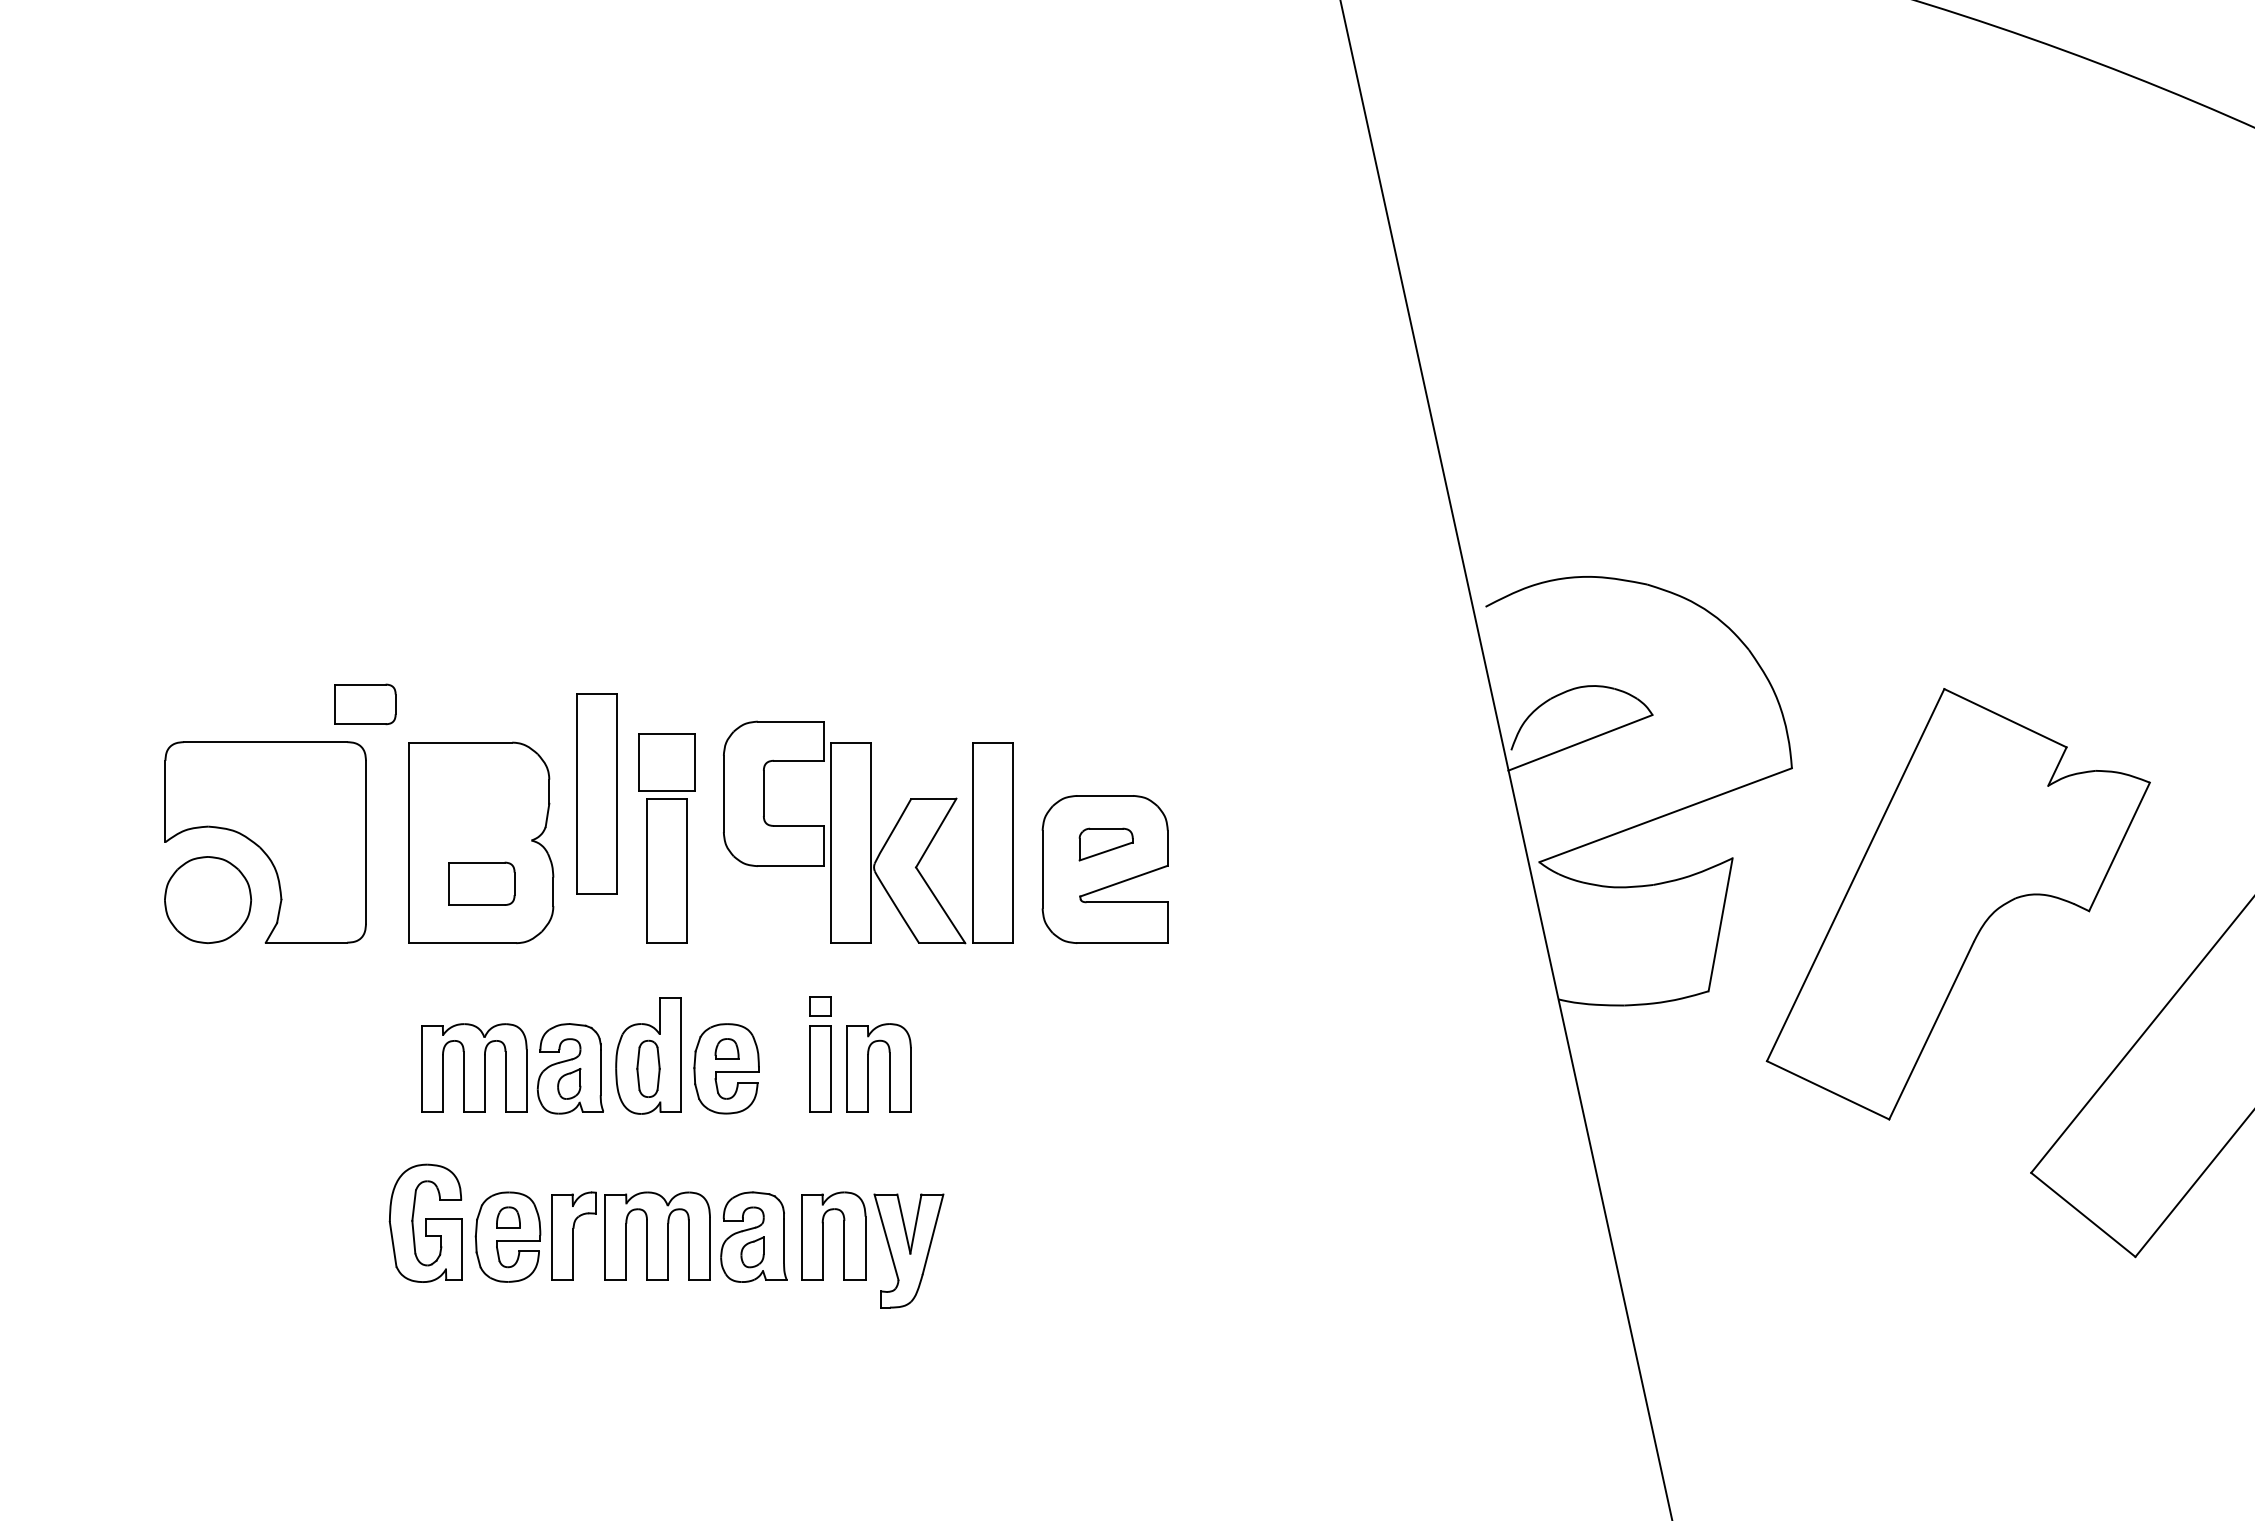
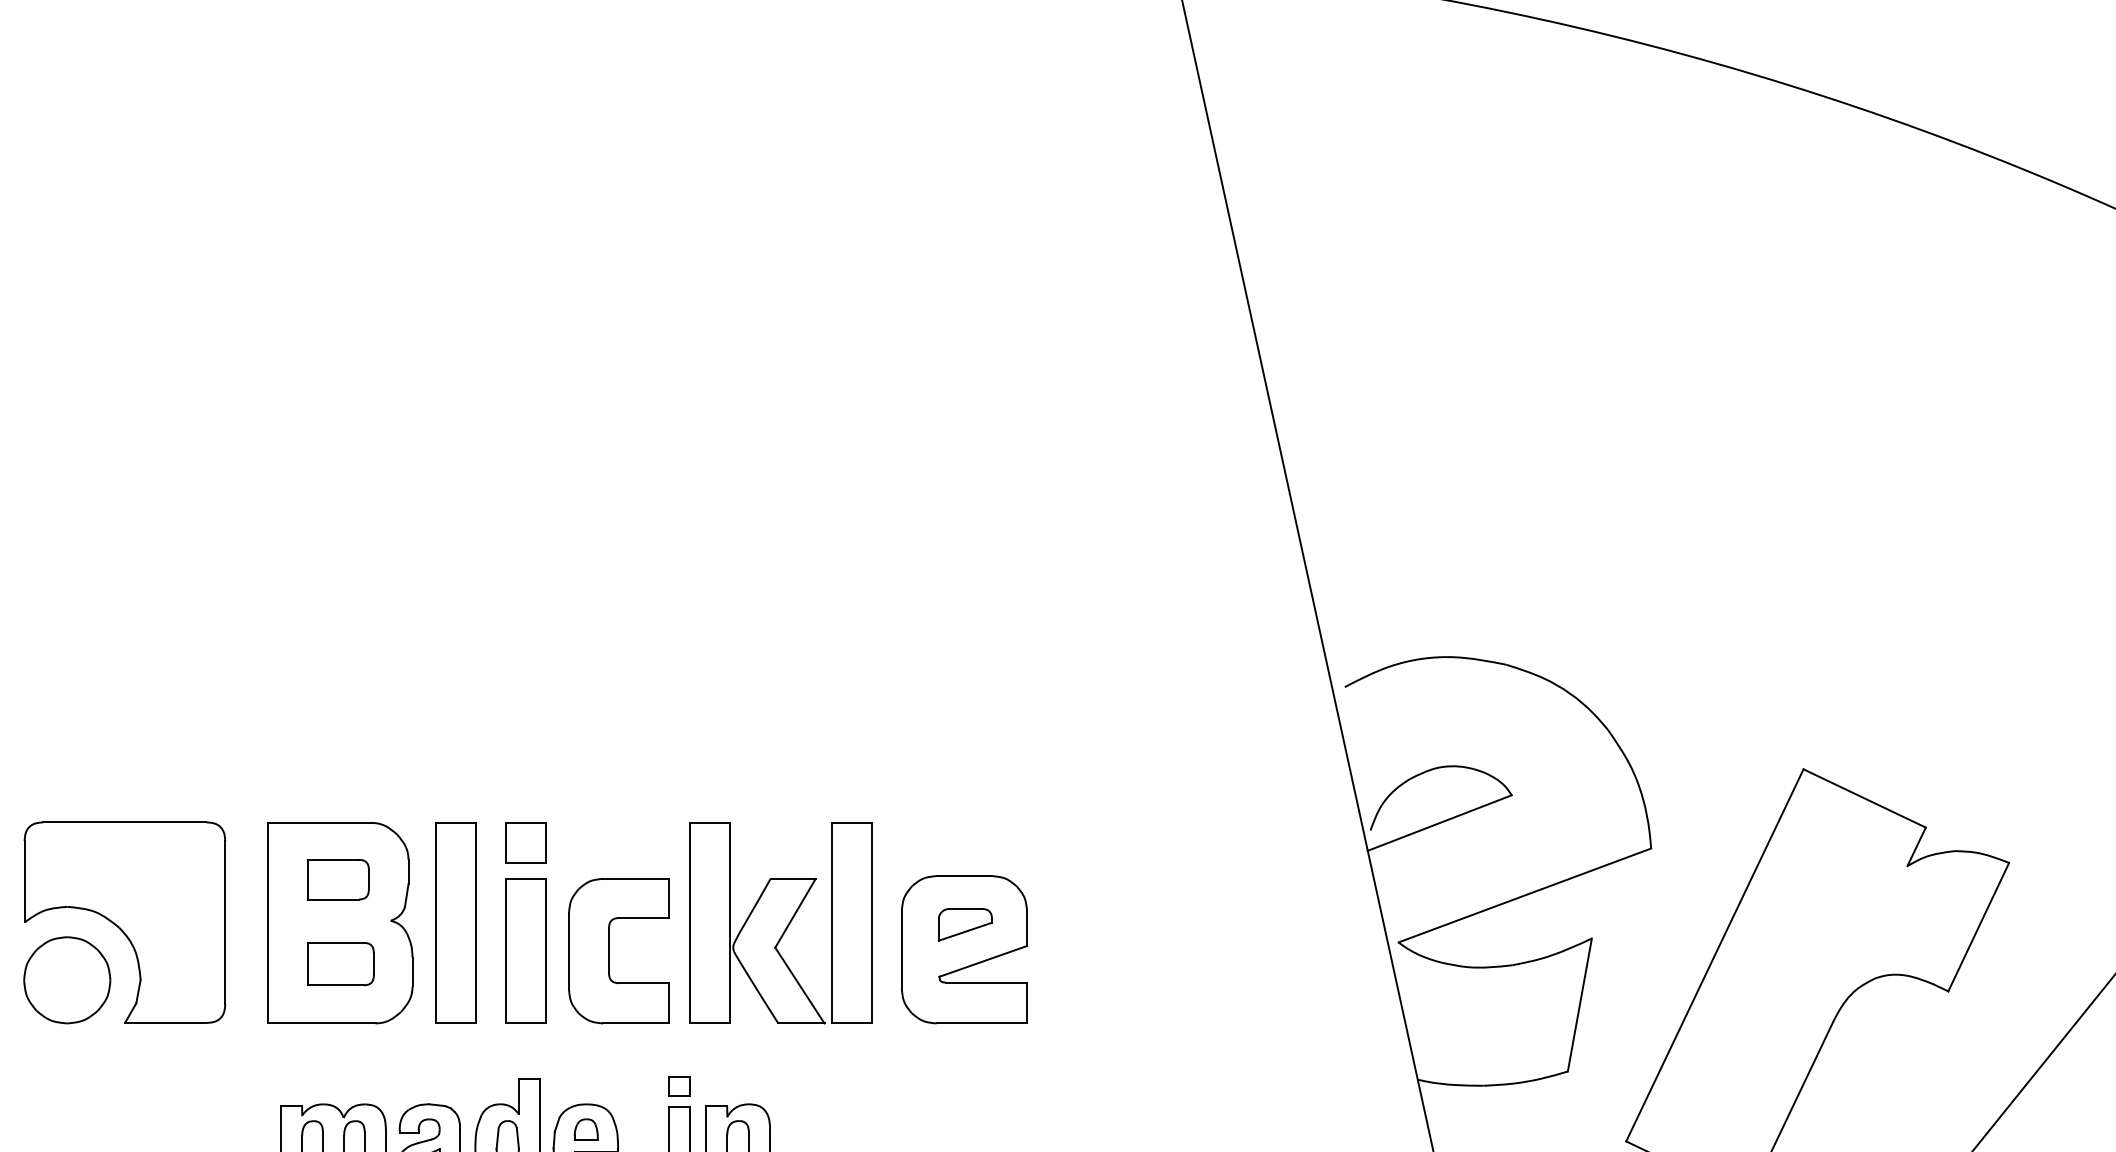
part: (365, 704) -> (338, 879), moved
part: (666, 762) -> (525, 842), size x0.71
part: (596, 793) -> (455, 922), moved
part: (764, 793) -> (609, 950), moved

